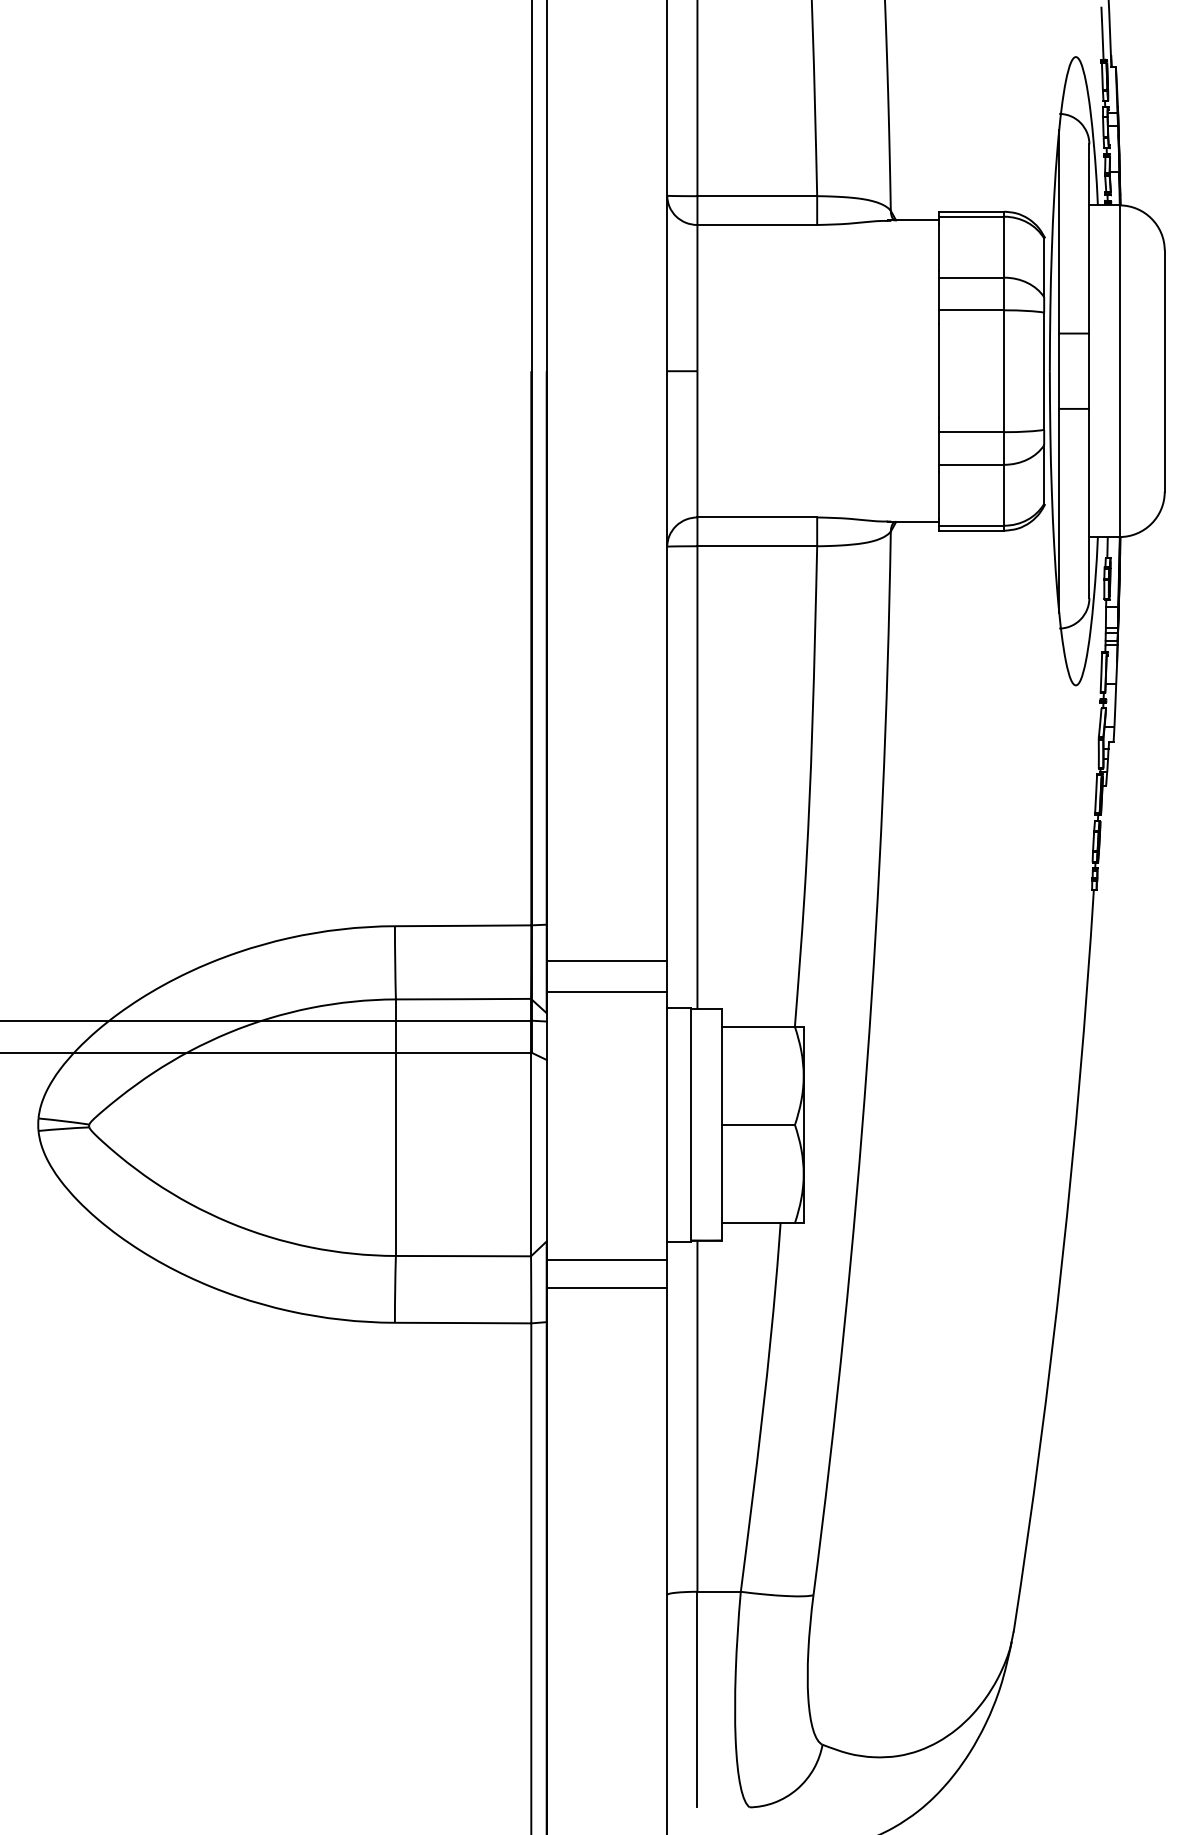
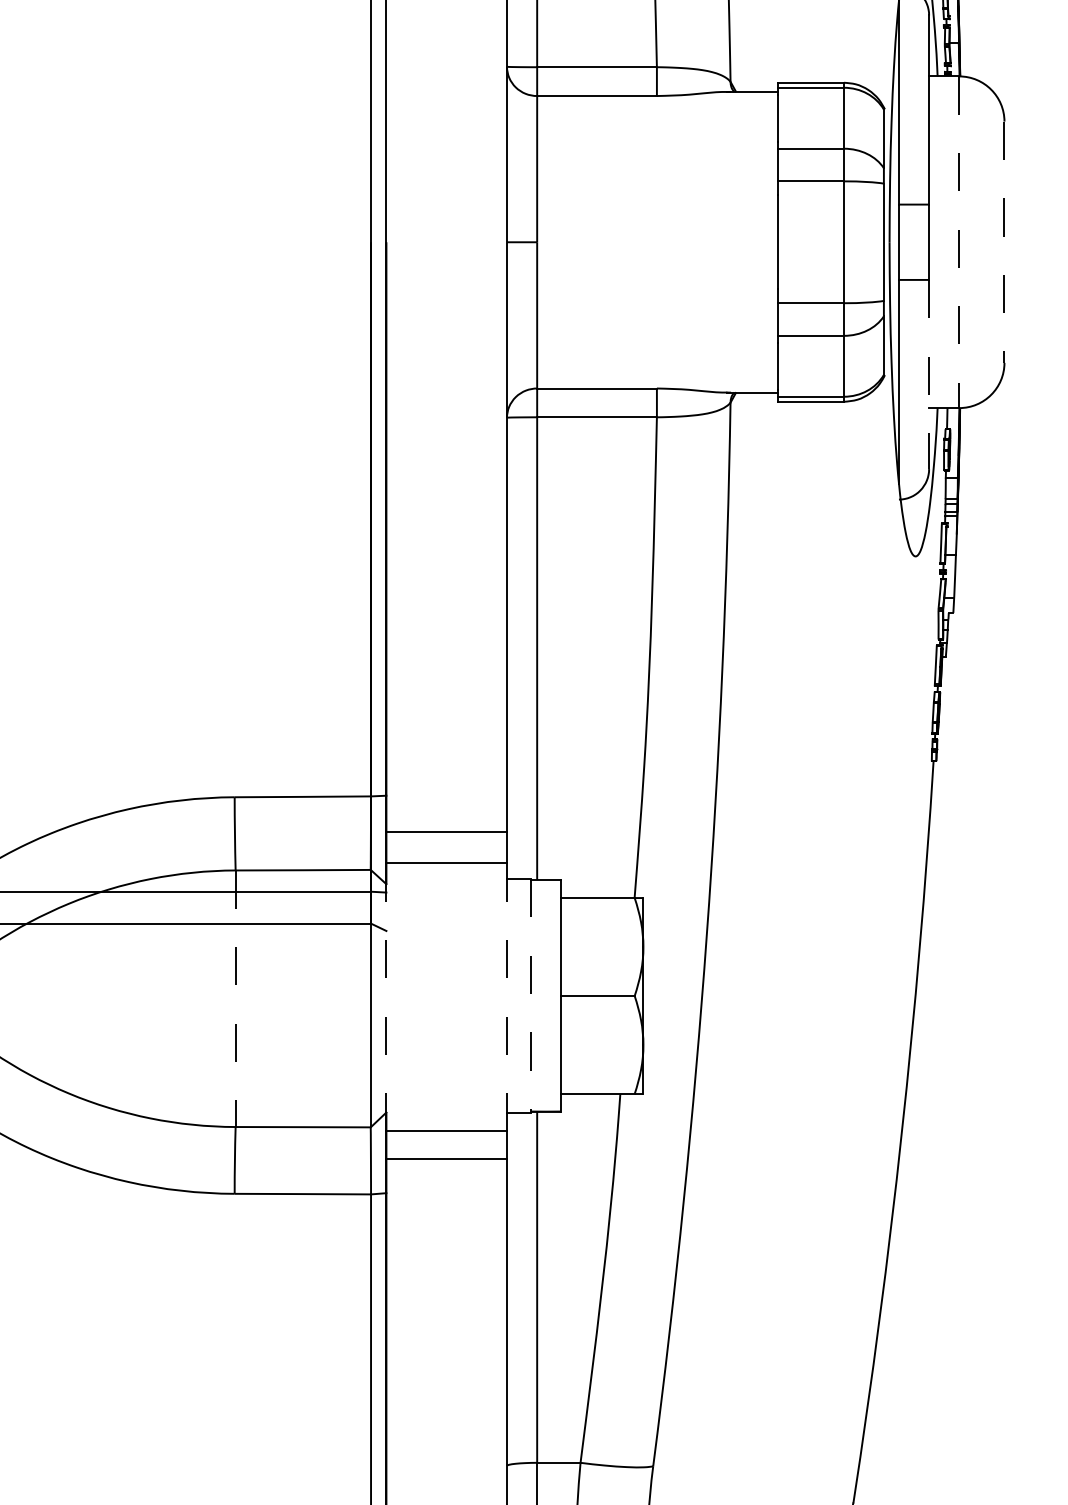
line: (1119, 371) -> (959, 242), solid -> dashed
line: (1164, 371) -> (1004, 242), solid -> dashed
line: (1089, 503) -> (929, 374), solid -> dashed
line: (691, 1124) -> (531, 995), solid -> dashed
line: (546, 1125) -> (386, 996), solid -> dashed
line: (667, 1125) -> (507, 996), solid -> dashed
line: (395, 1128) -> (235, 999), solid -> dashed

